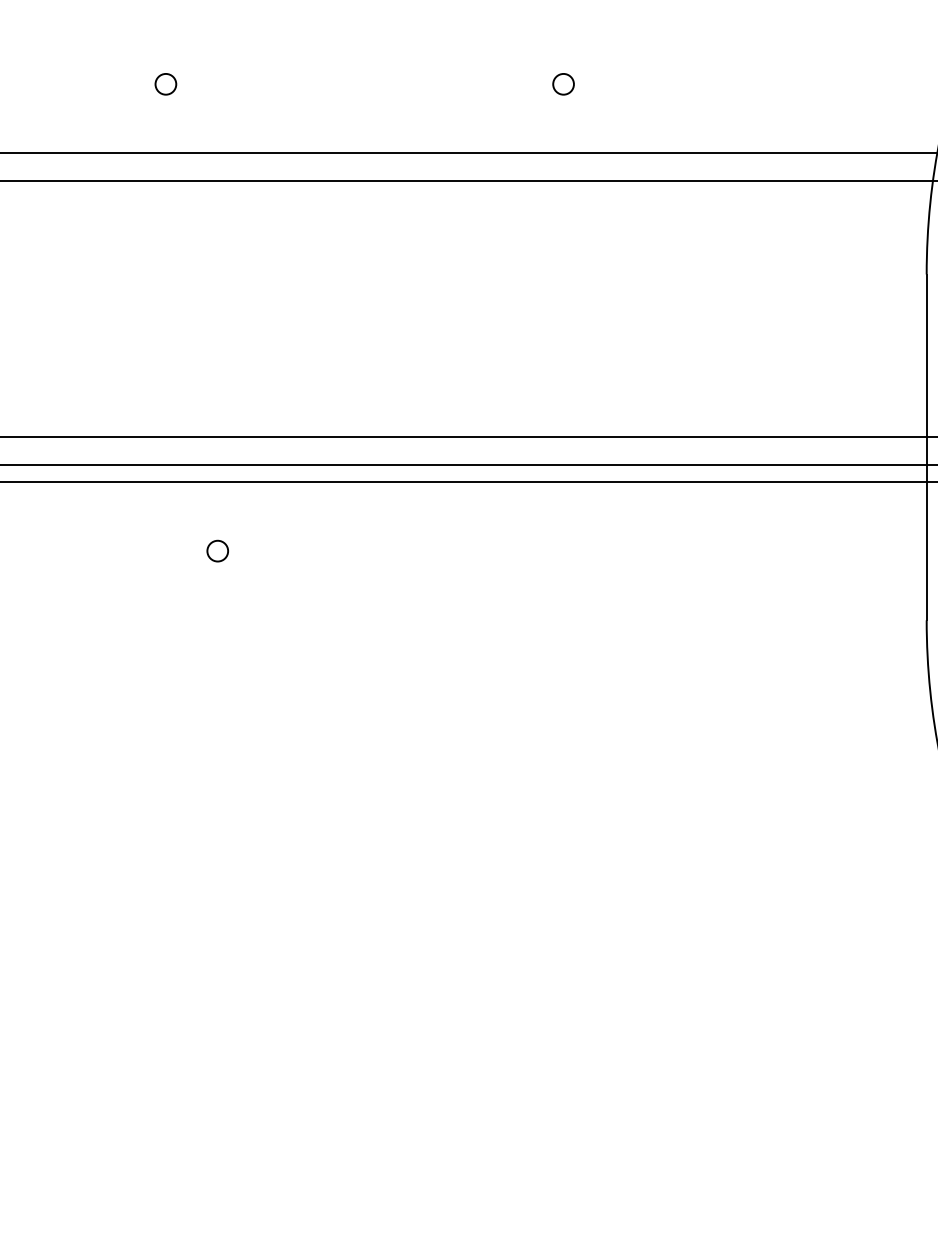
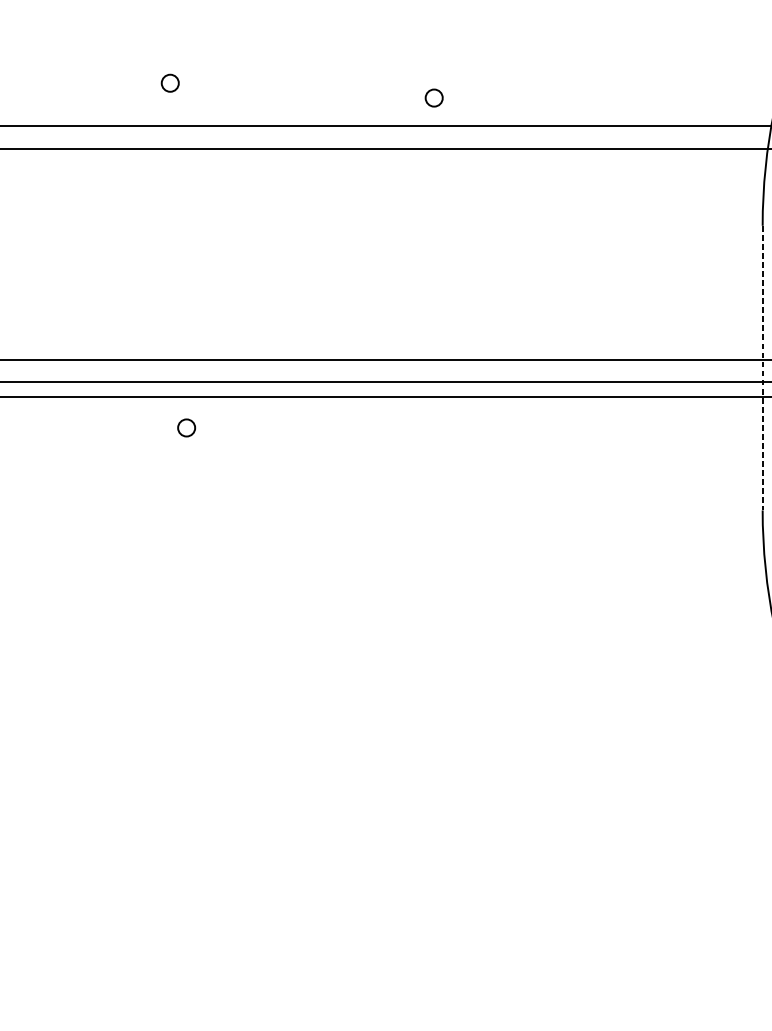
circle: (165, 84) -> (169, 83), moved
circle: (563, 84) -> (434, 98), moved
line: (926, 447) -> (762, 368), solid -> dashed
circle: (217, 550) -> (186, 427), moved

